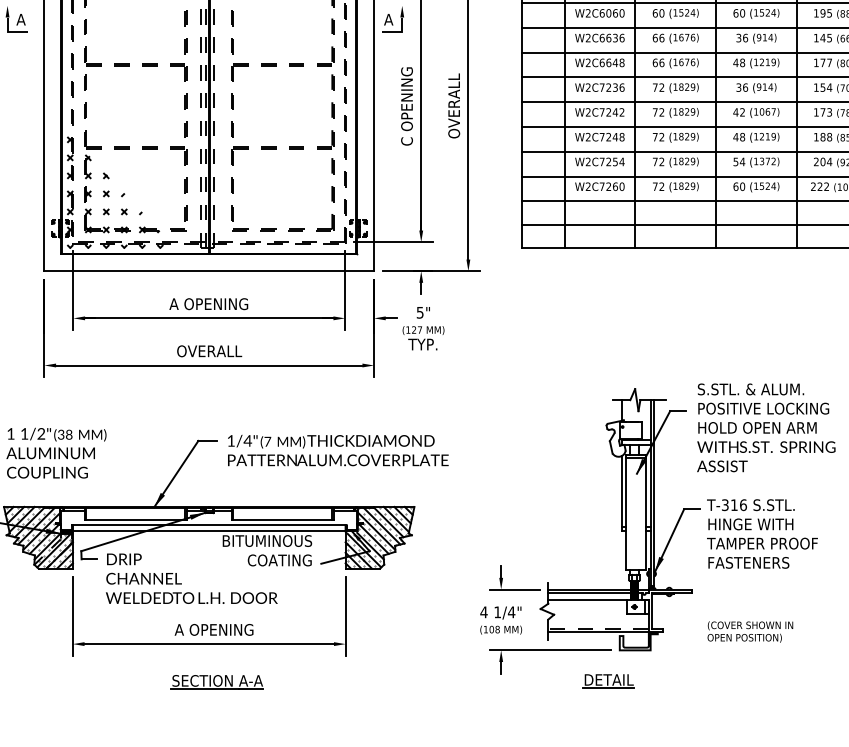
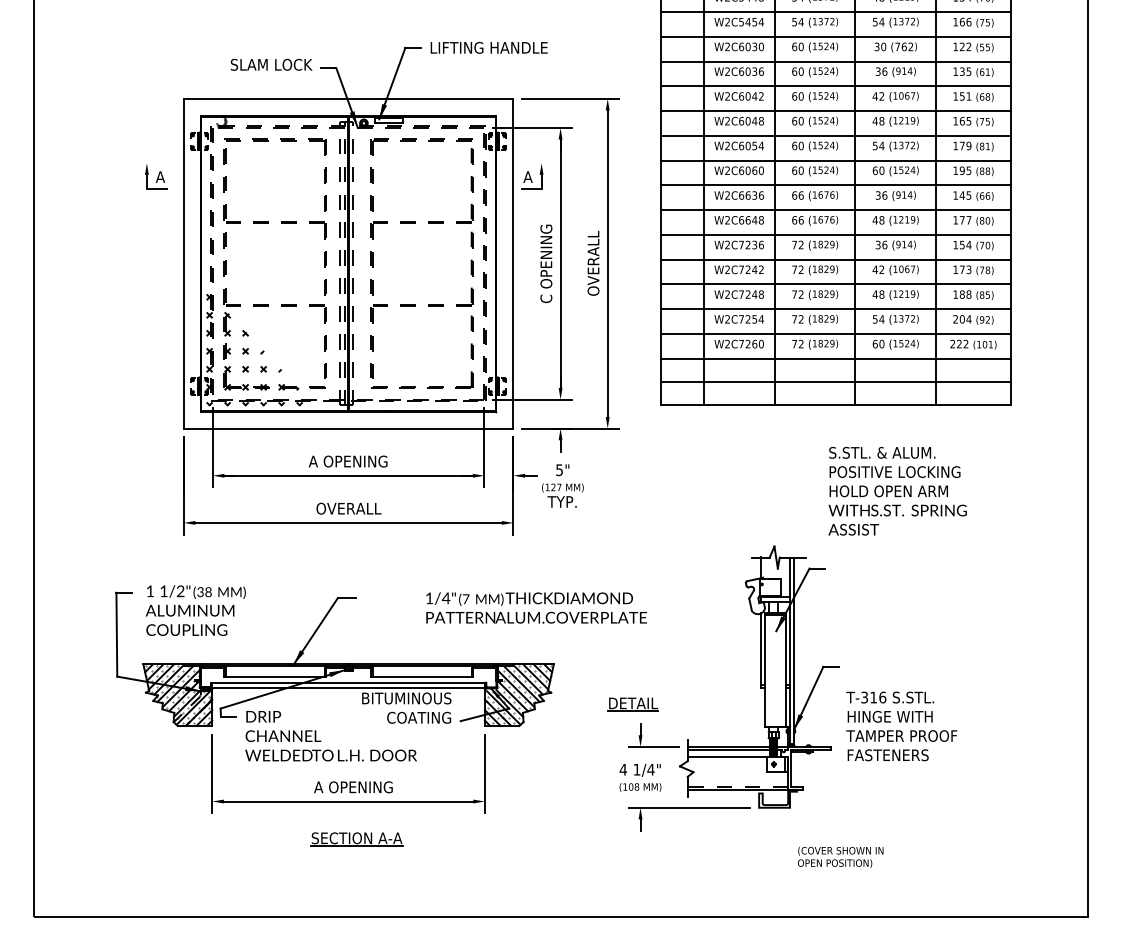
text: (766, 428) -> (897, 491), moved
text: (338, 450) -> (536, 607), moved
text: (762, 534) -> (901, 726), moved
text: (750, 632) -> (840, 857), moved
part: (608, 681) -> (632, 704), moved

